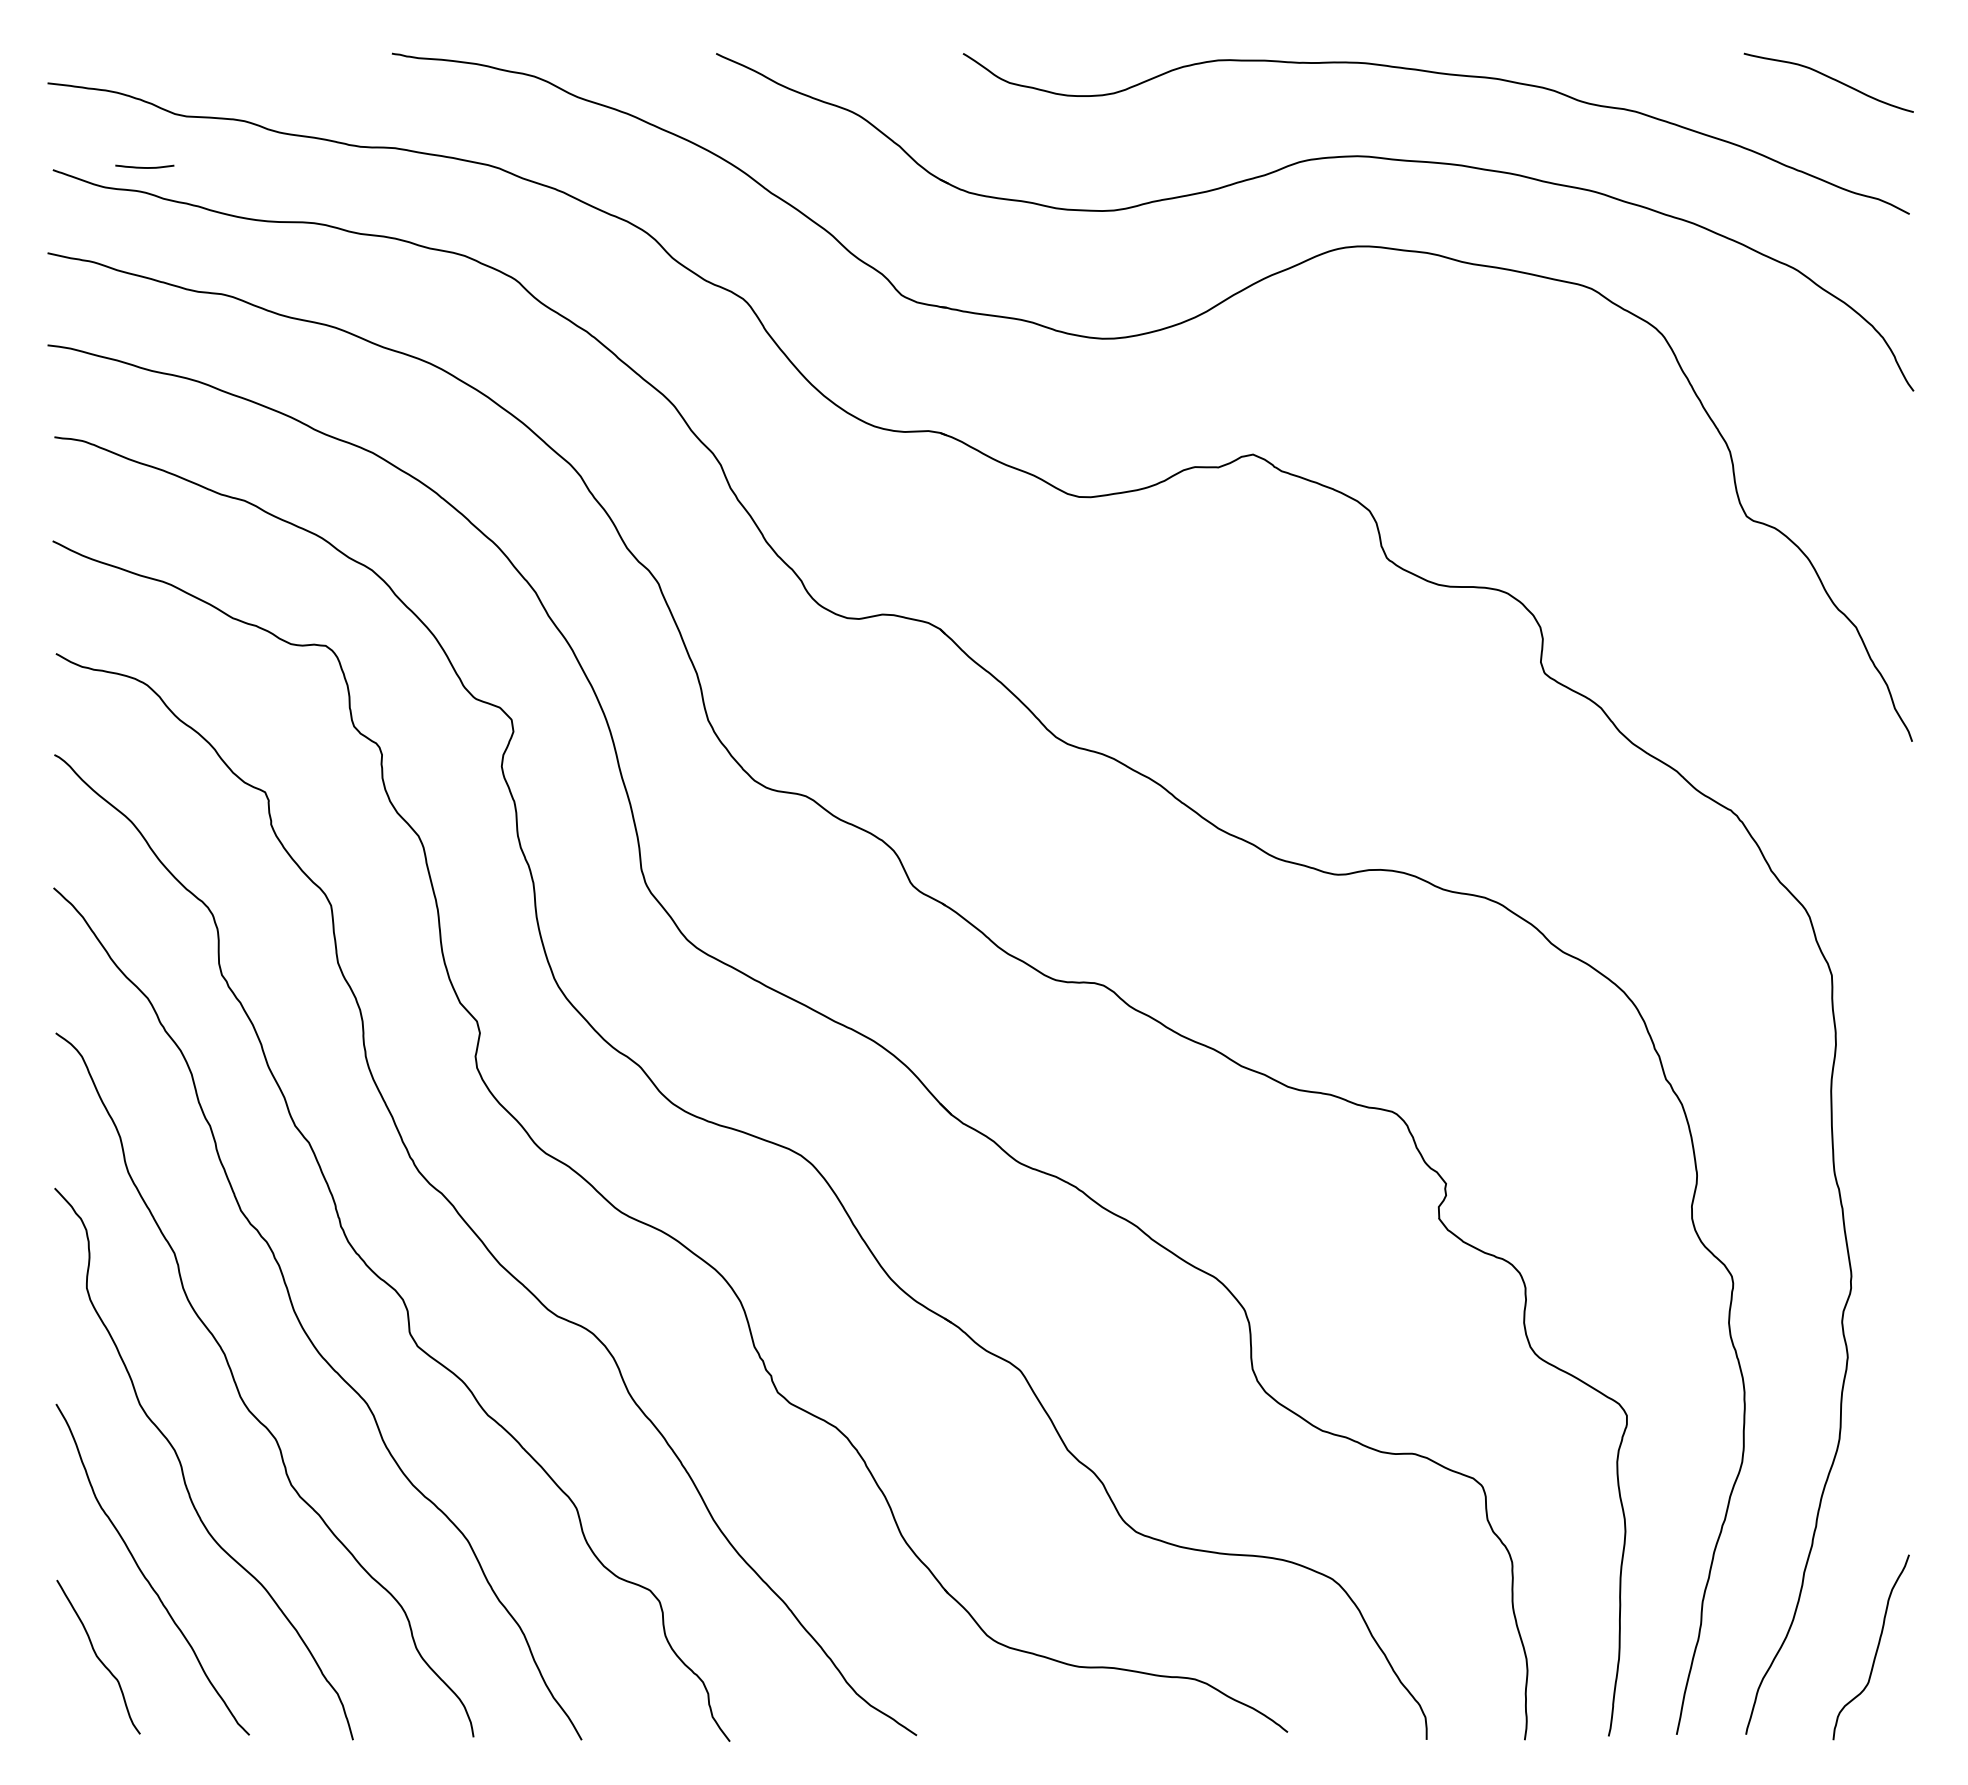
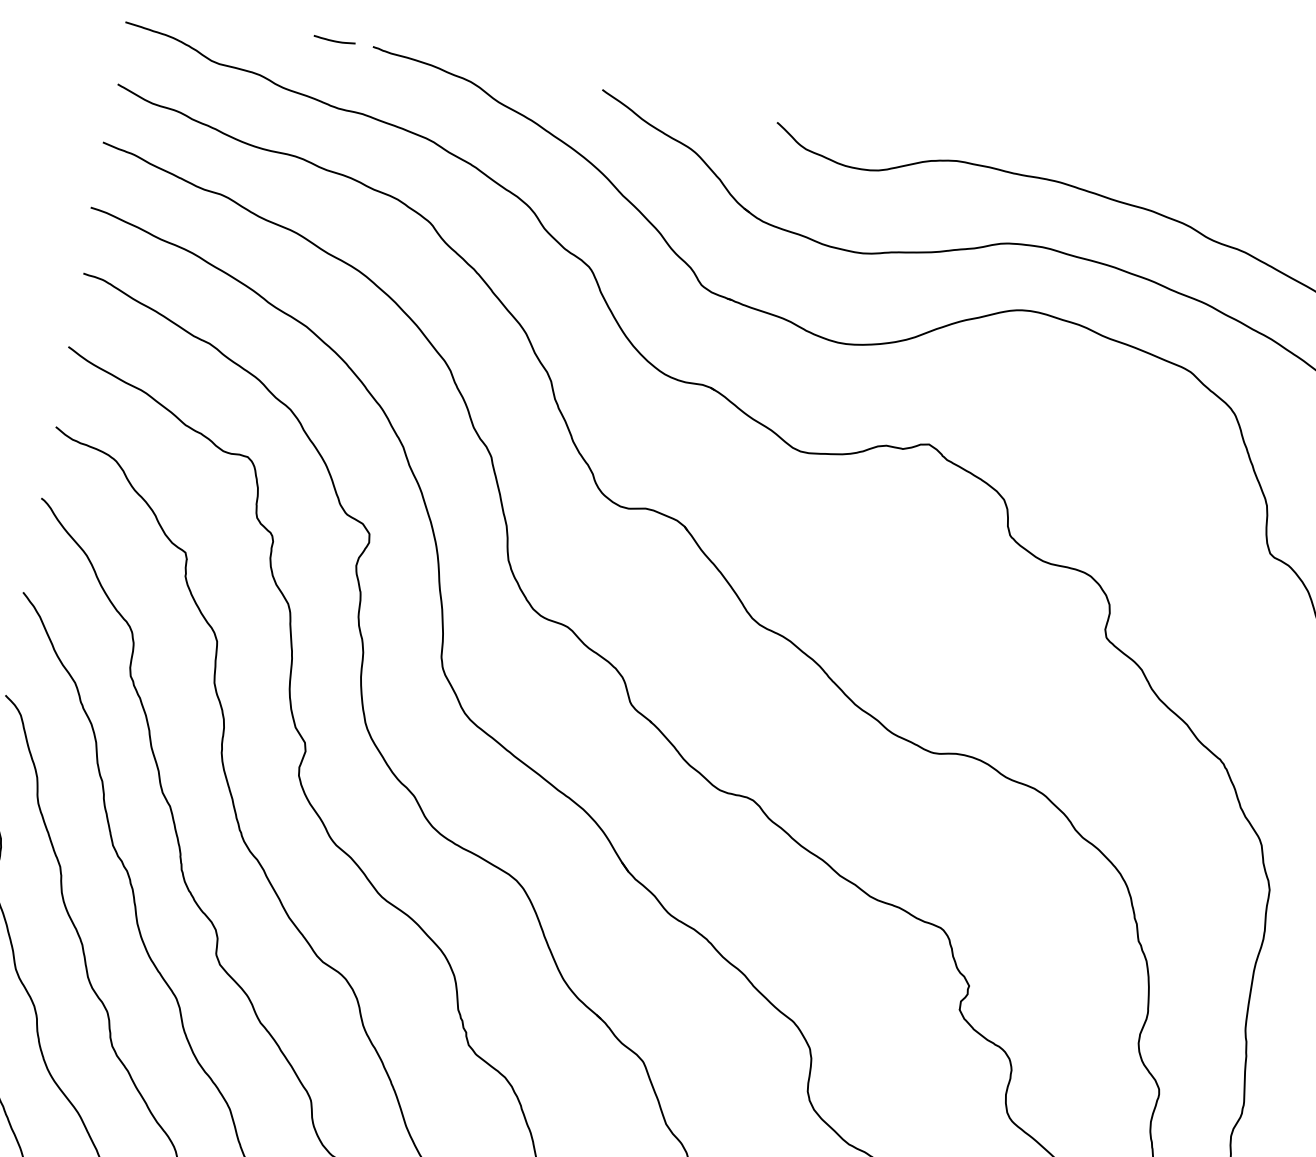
curve: (144, 167) -> (334, 40), moved

